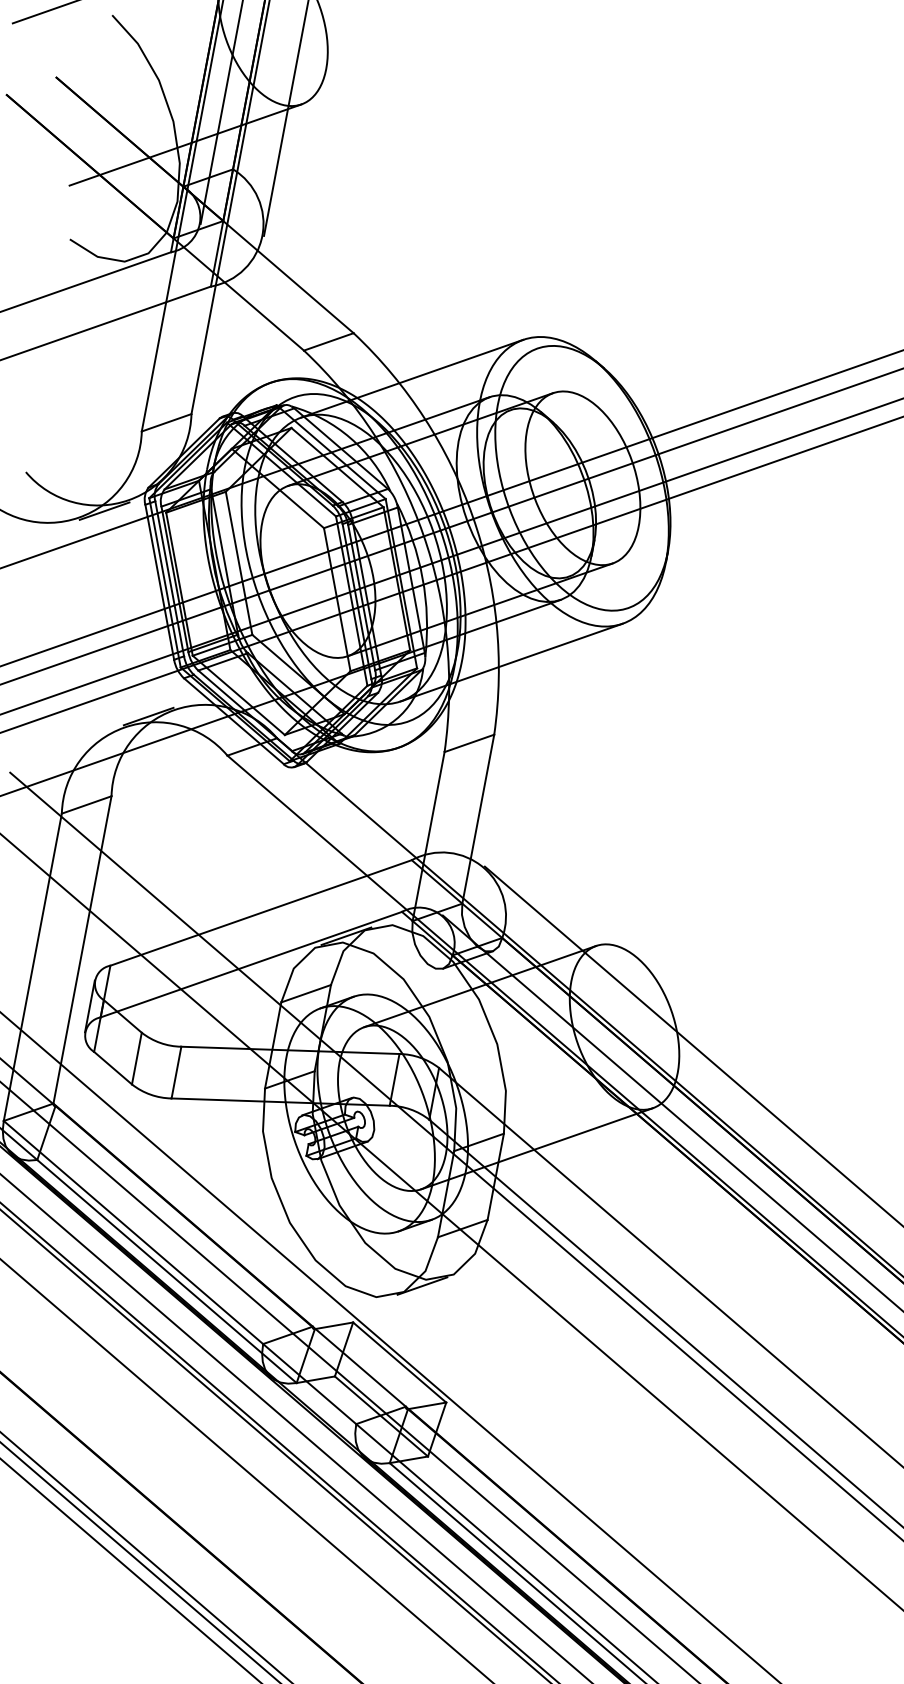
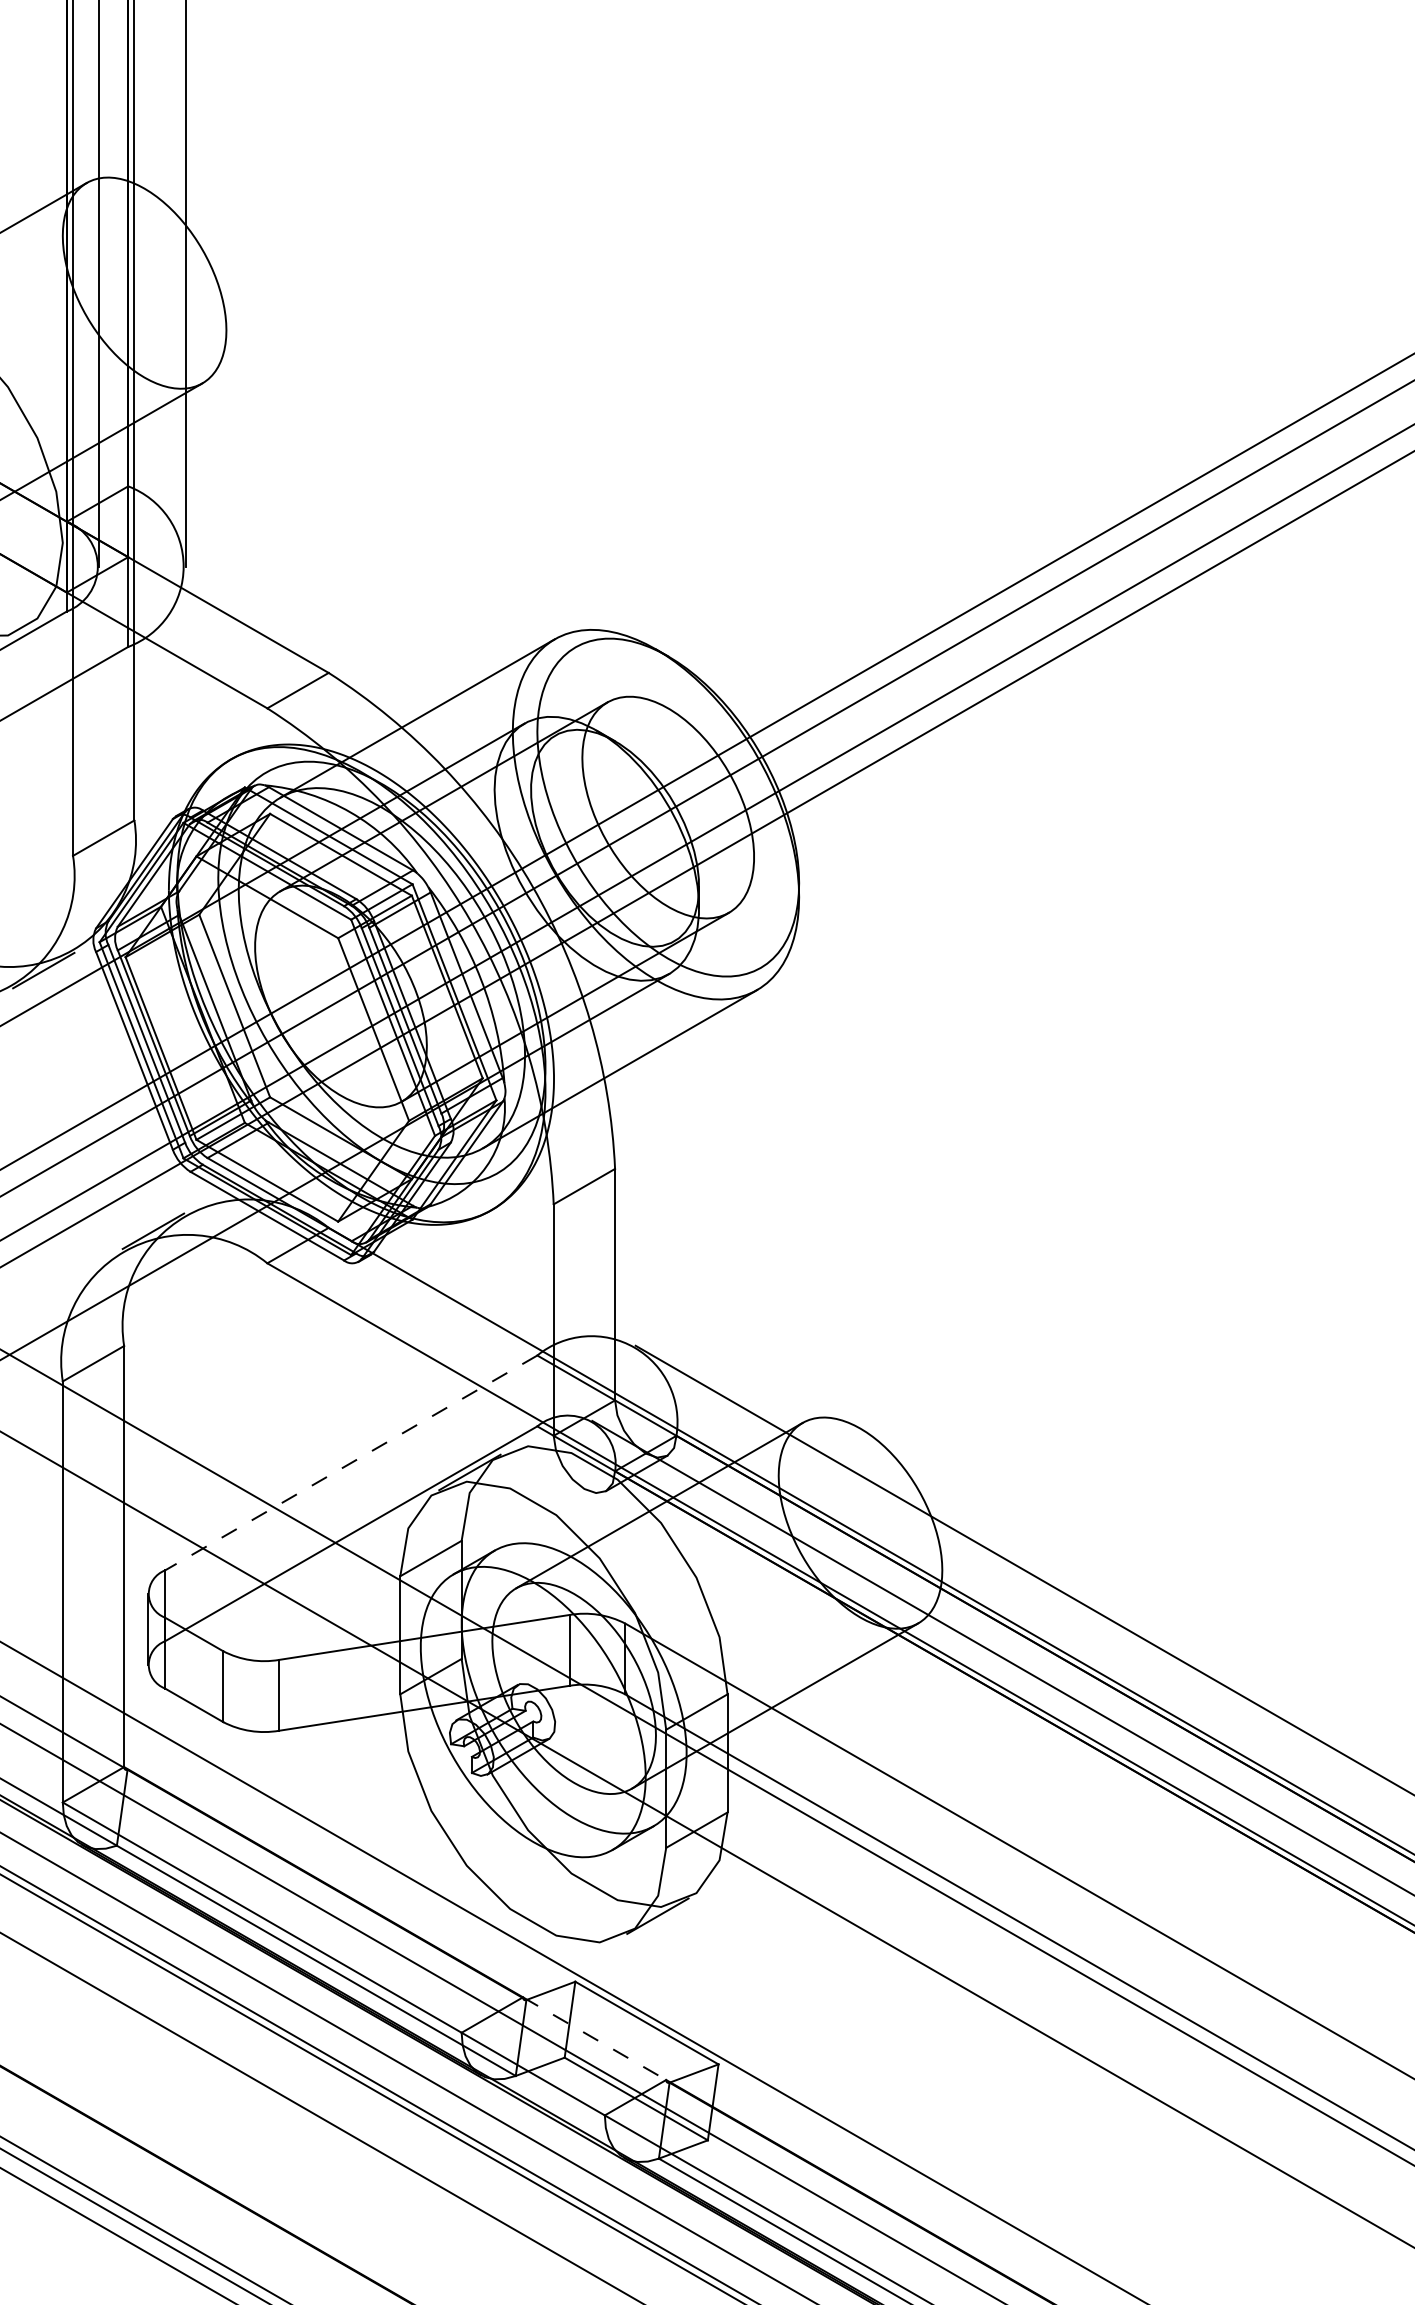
line: (261, 912) -> (351, 1462), solid -> dashed
line: (359, 1366) -> (594, 2038), solid -> dashed

